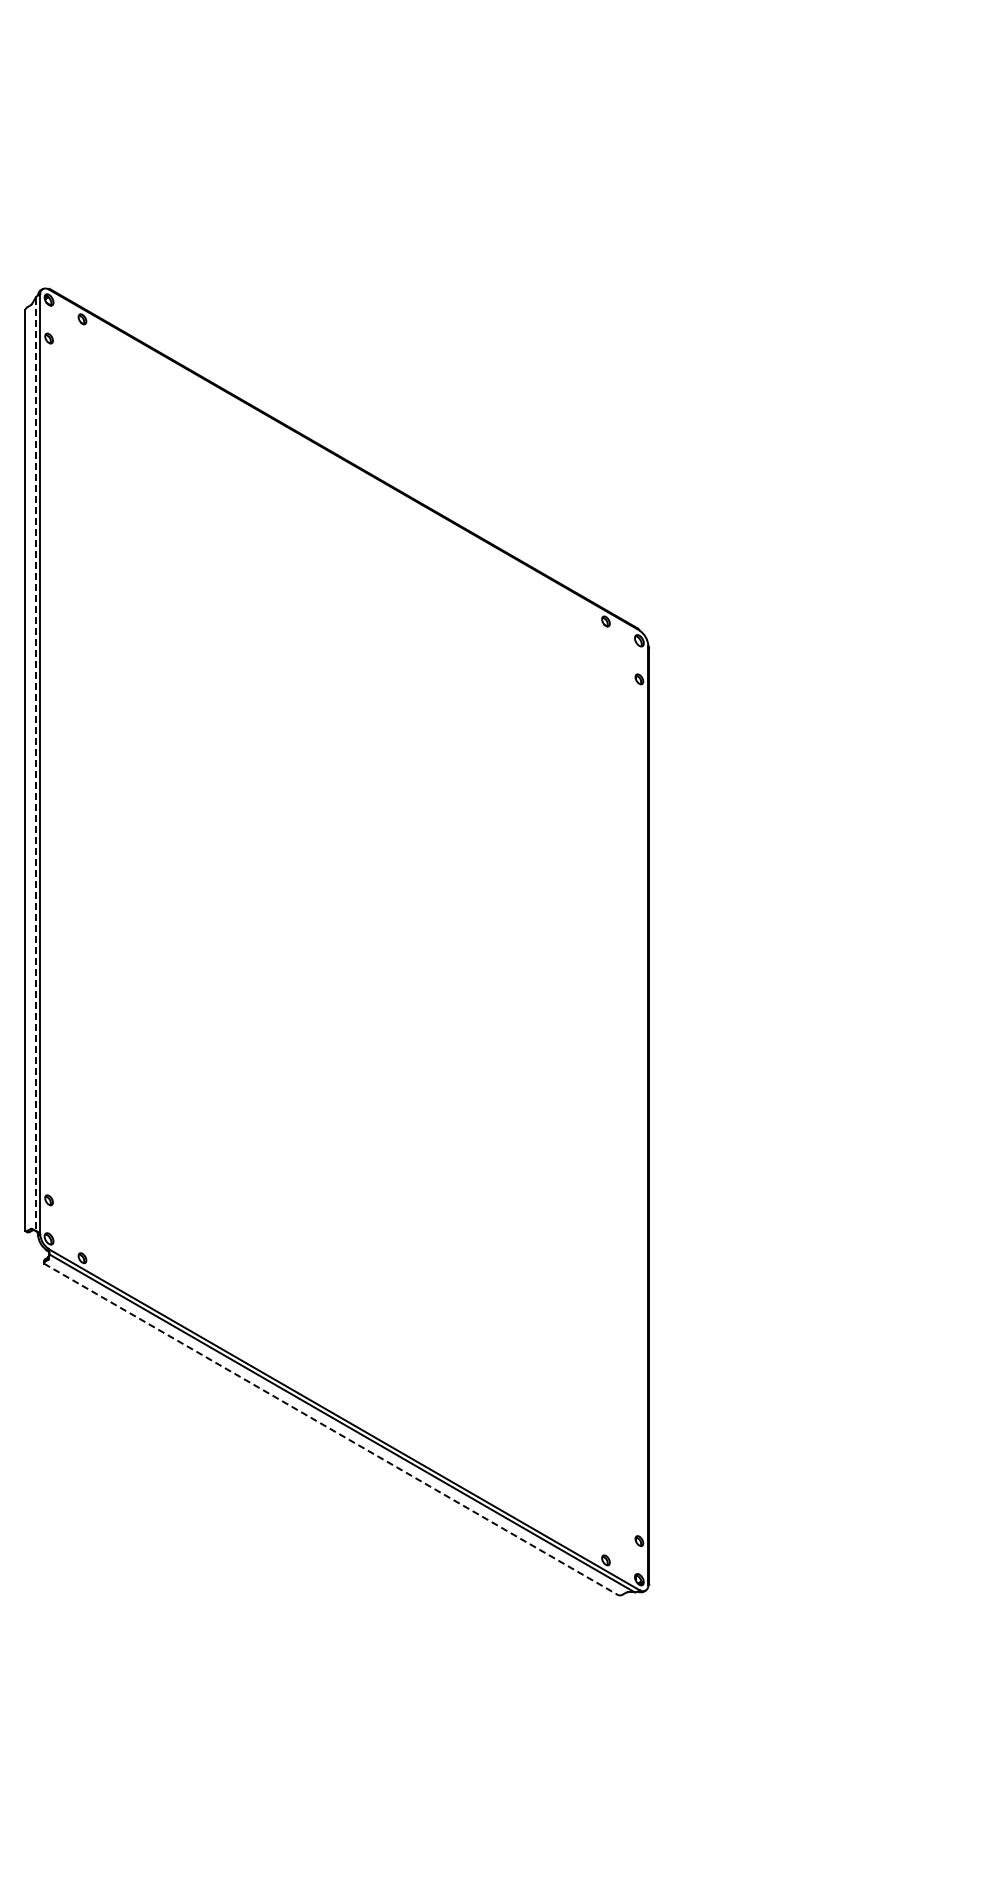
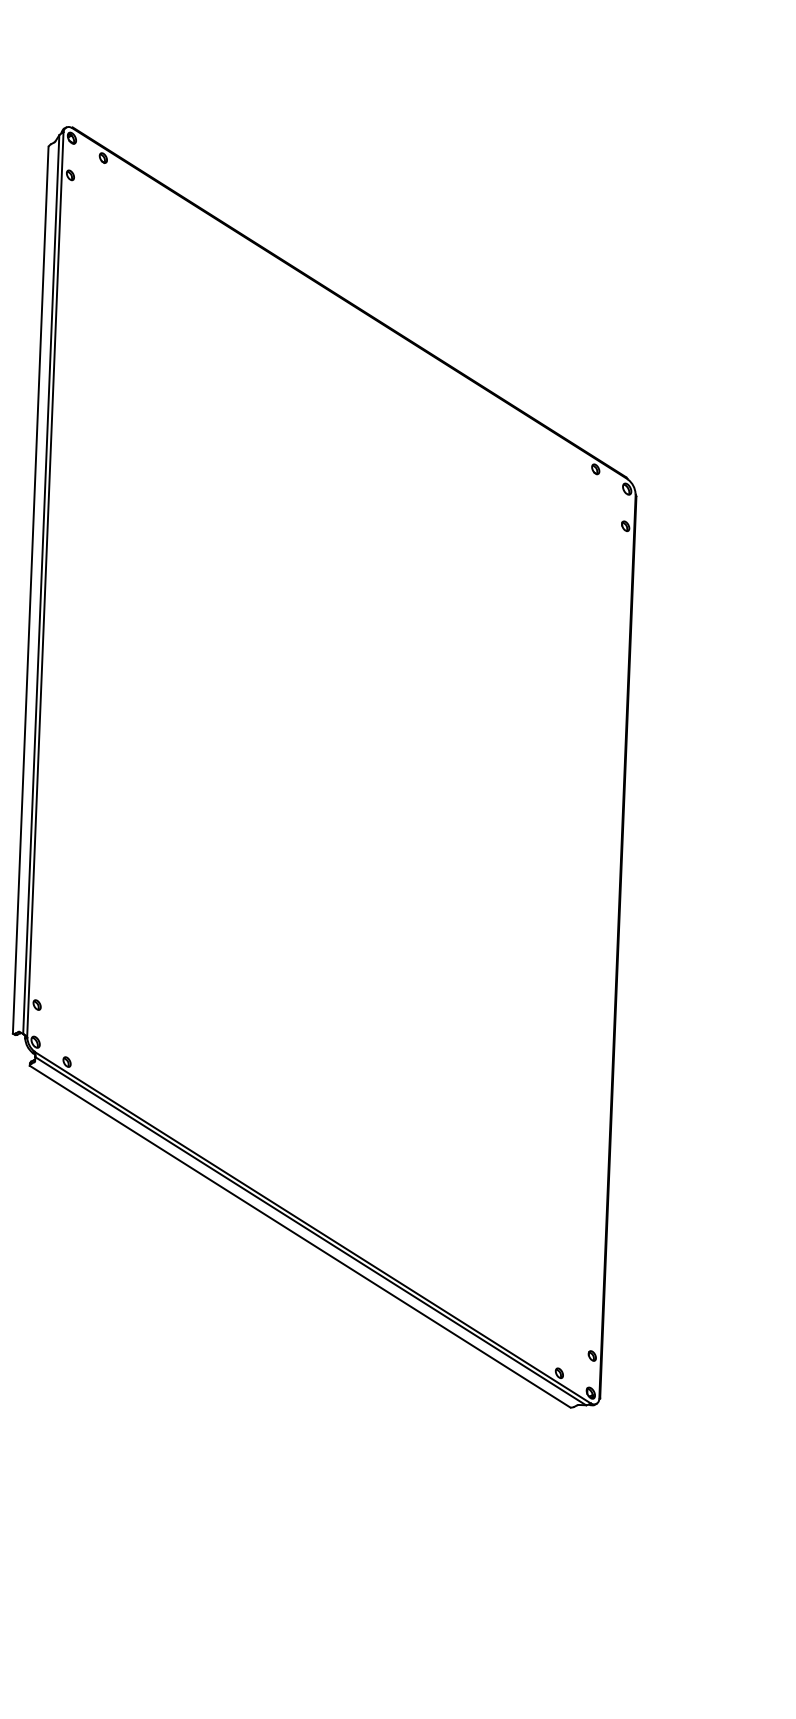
line: (35, 764) -> (40, 584), dashed -> solid
line: (331, 1429) -> (300, 1236), dashed -> solid

